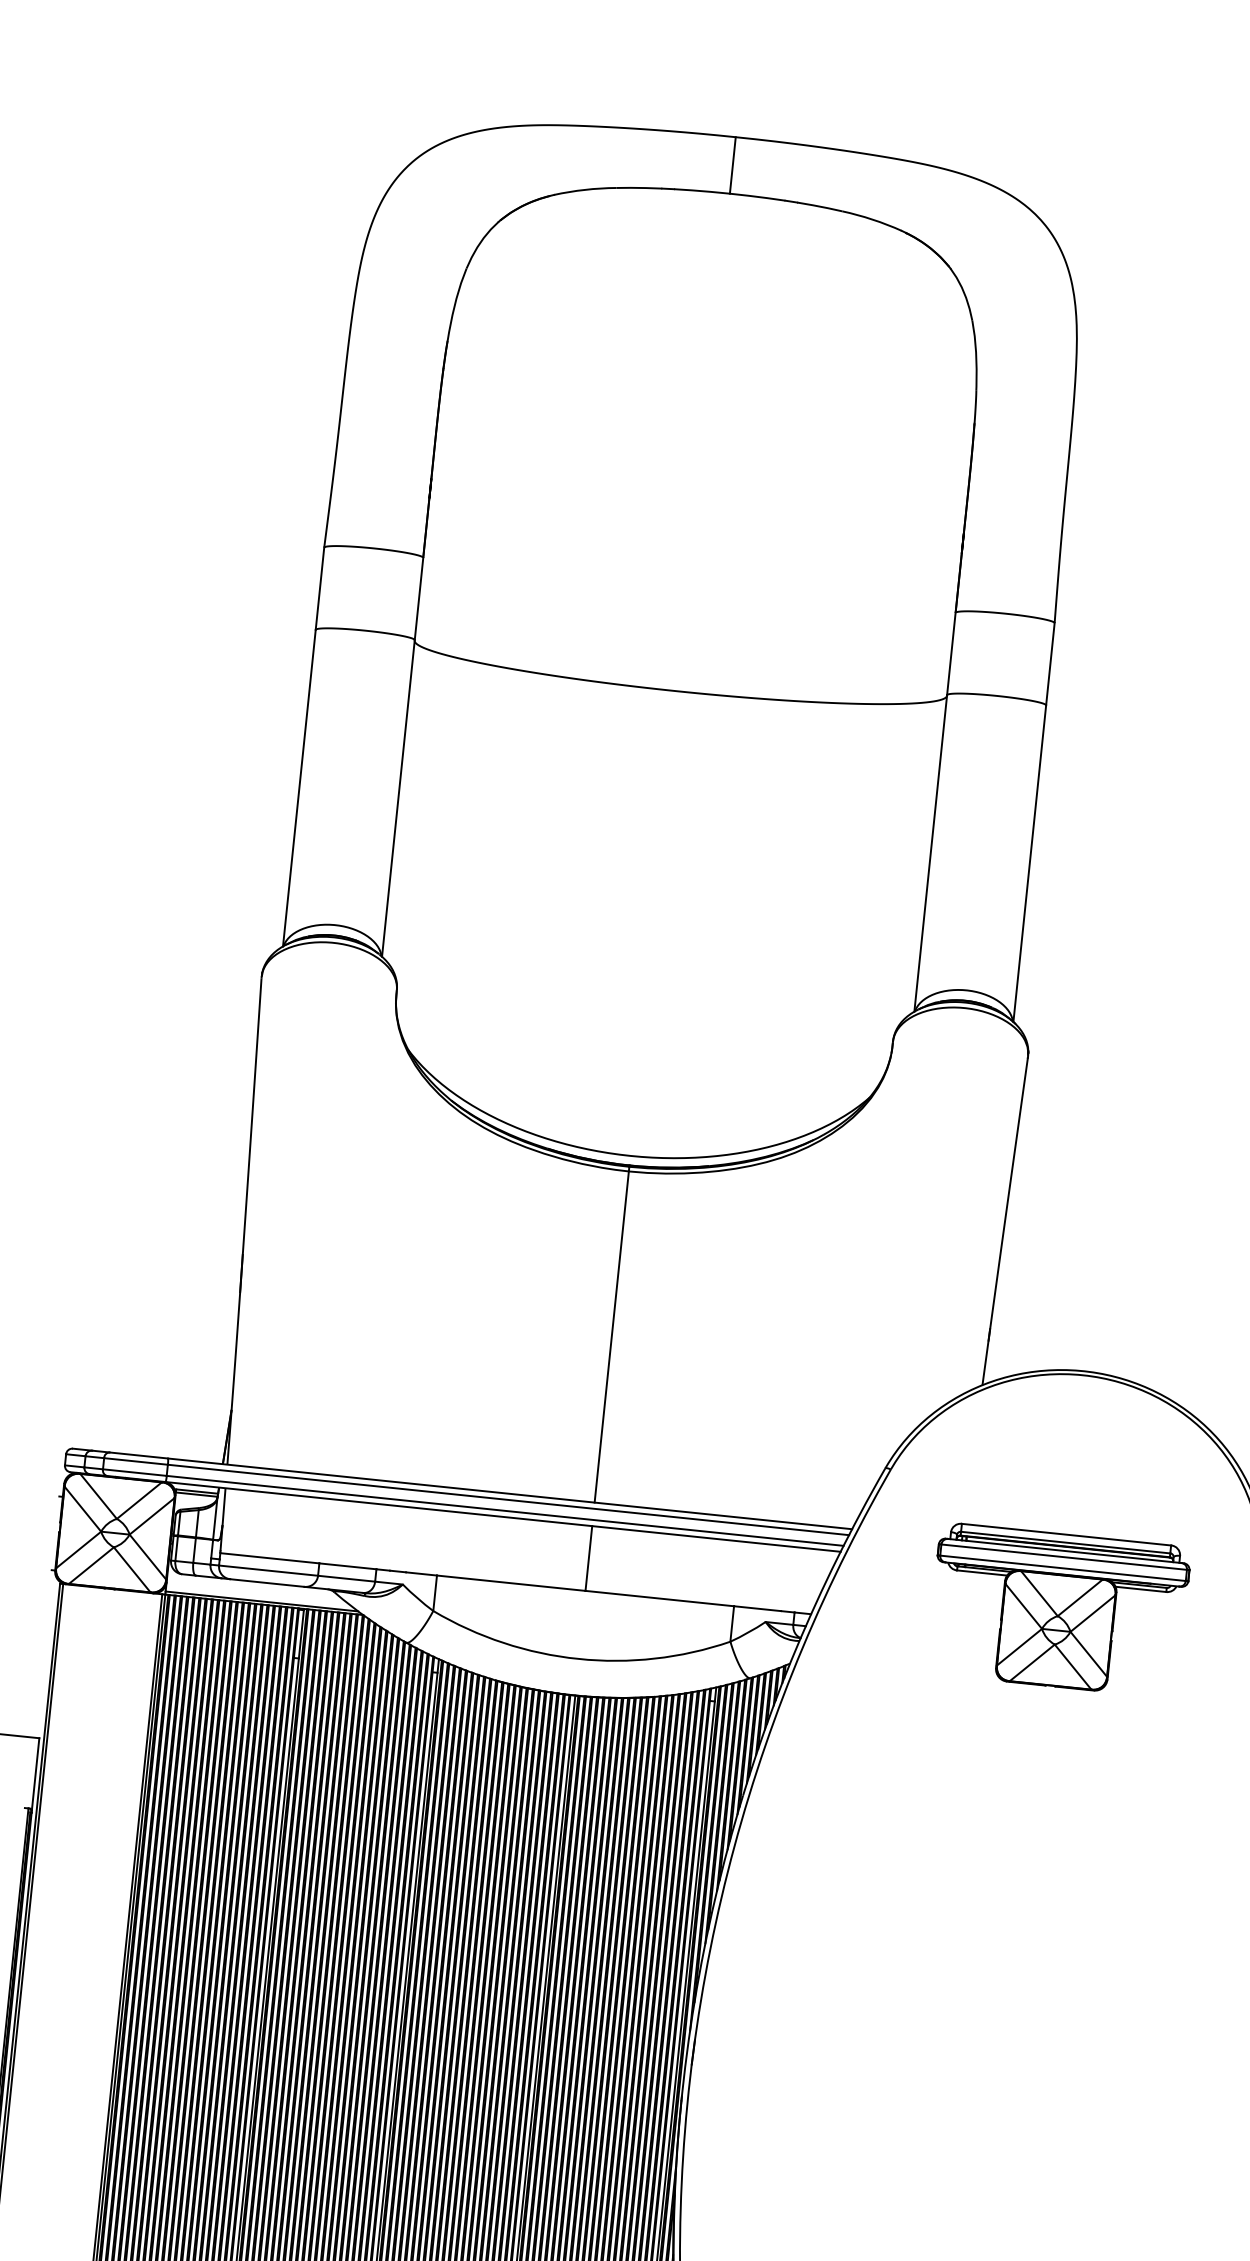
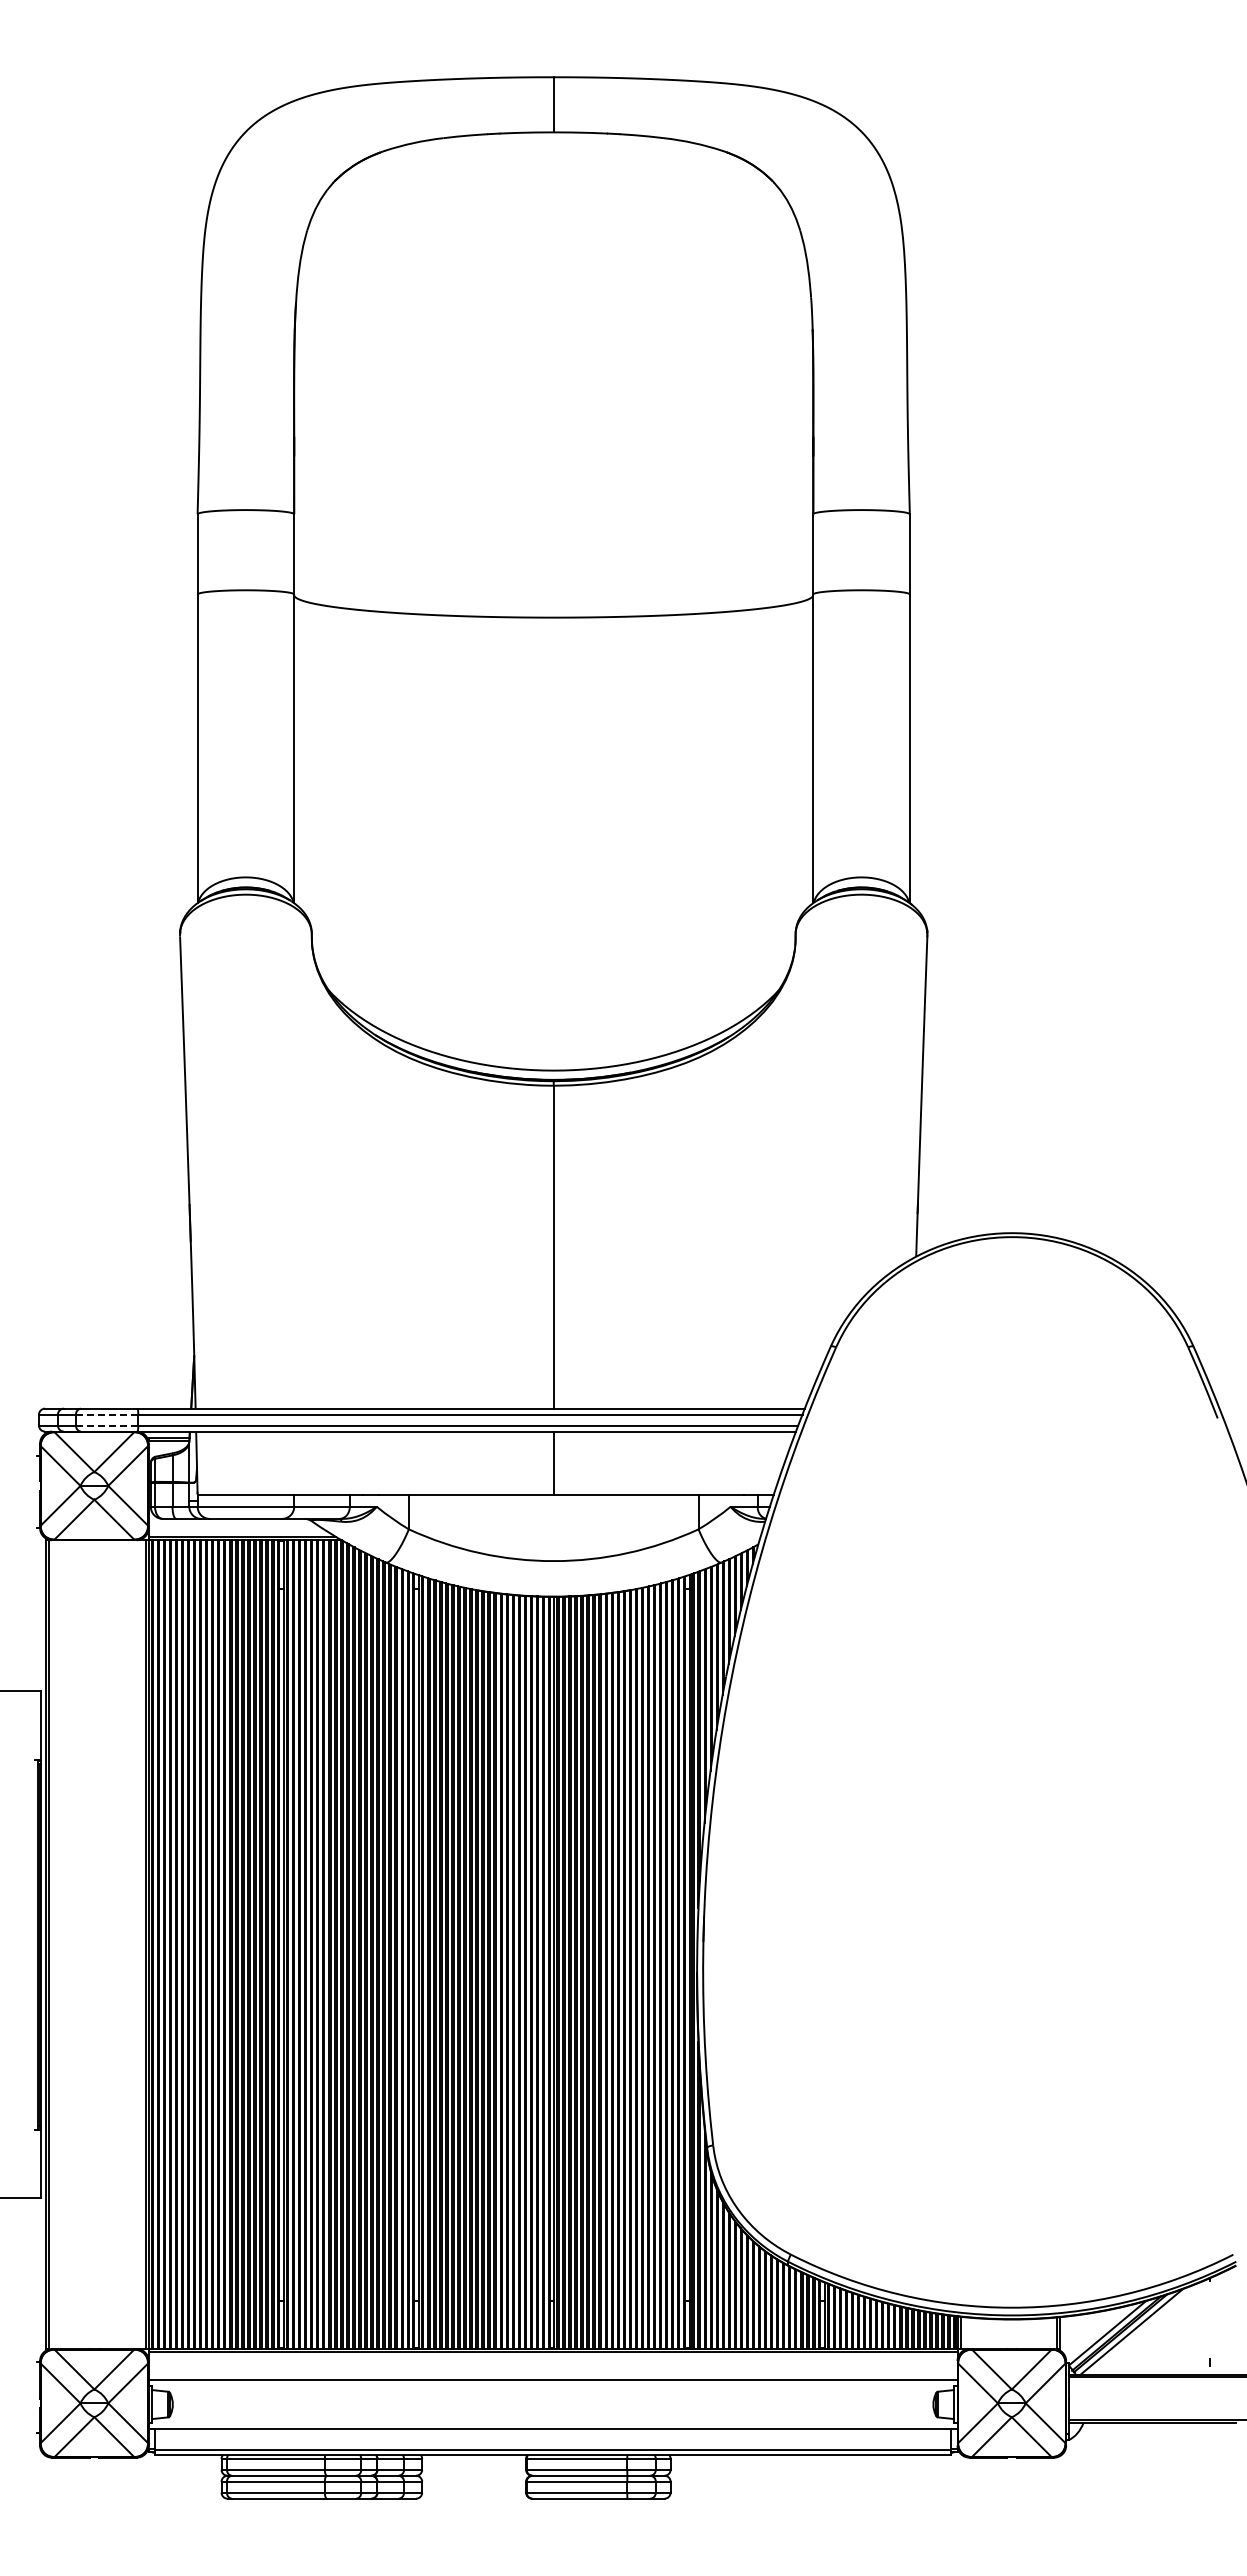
line: (135, 1461) -> (106, 1414), solid -> dashed
line: (135, 1472) -> (107, 1425), solid -> dashed
part: (1059, 1610) -> (1012, 1466), removed

